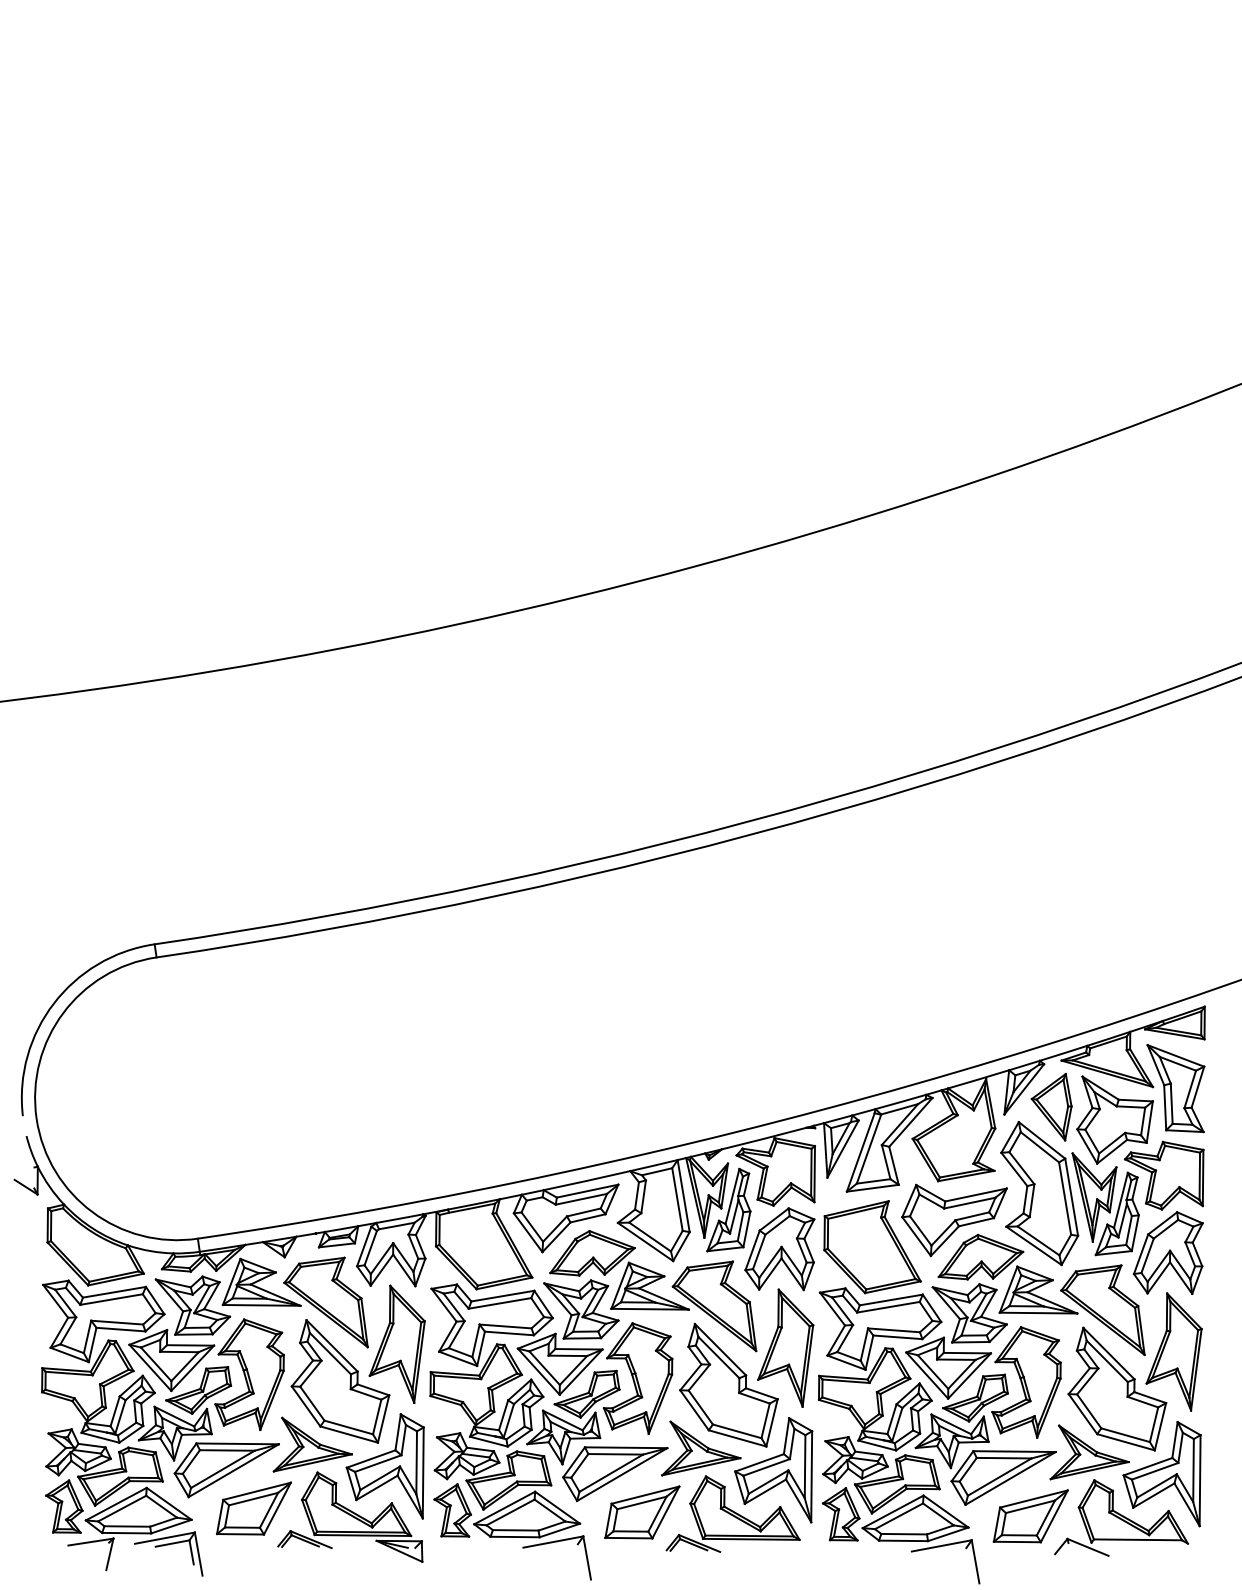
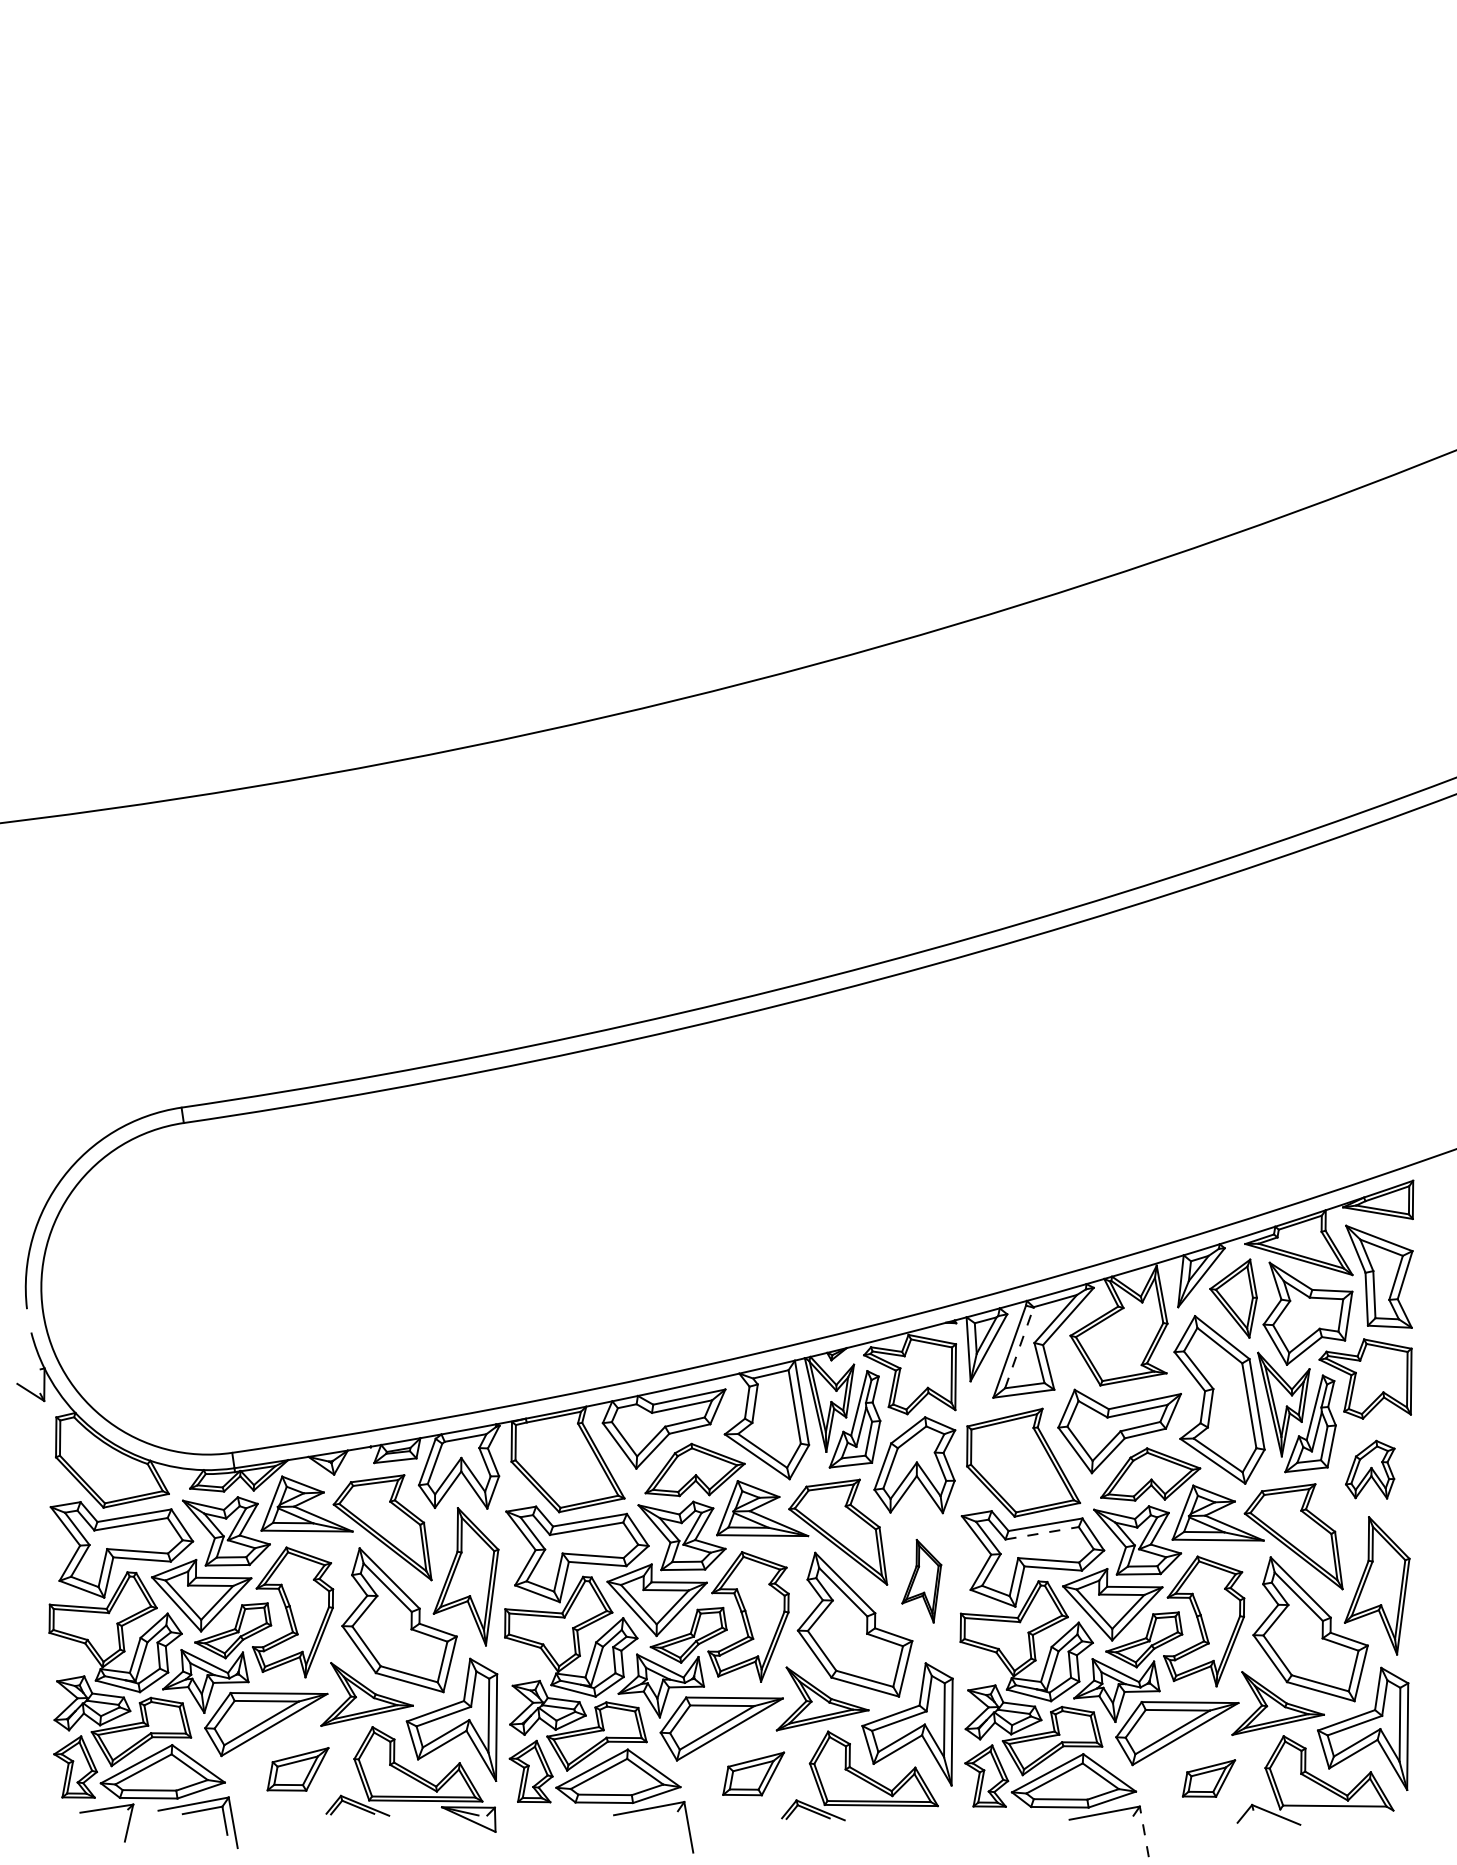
line: (869, 1148) -> (1019, 1347), solid -> dashed
part: (1167, 1252) -> (1369, 1469), size x0.6
line: (888, 1307) -> (1042, 1533), solid -> dashed
part: (785, 1347) -> (921, 1580), size x0.6
part: (253, 1508) -> (297, 1769), size x0.7
part: (642, 1512) -> (753, 1773), size x0.7
part: (1030, 1516) -> (1208, 1778), size x0.6
line: (975, 1561) -> (1144, 1831), solid -> dashed

